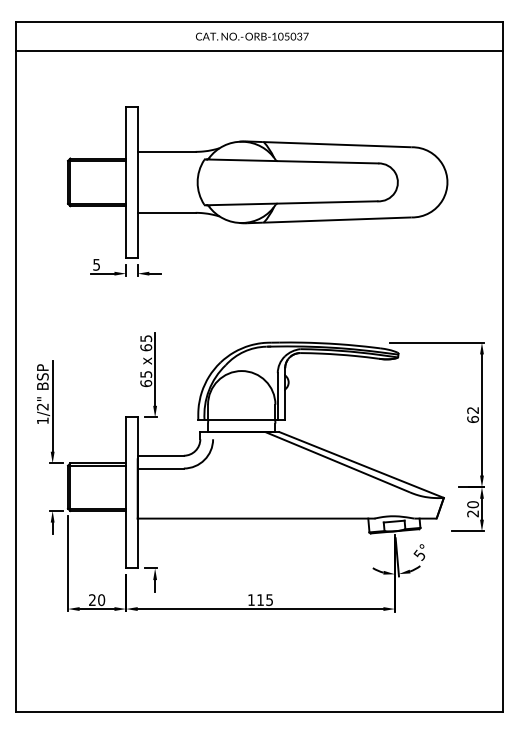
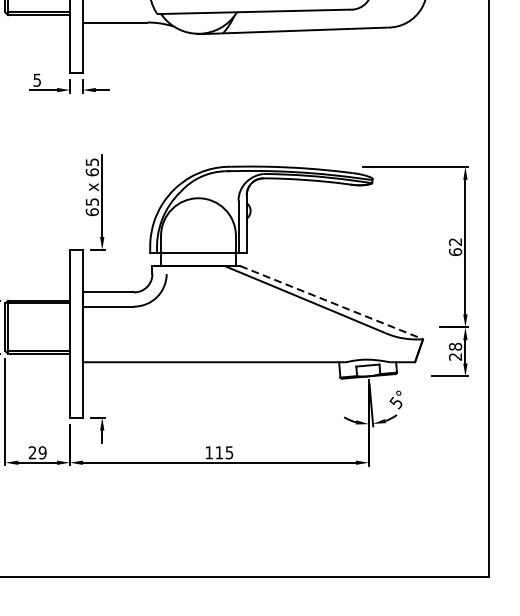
line: (361, 464) -> (331, 302), solid -> dashed
text: (472, 504) -> (454, 346), 20 -> 28
text: (101, 600) -> (42, 453), 20 -> 29

